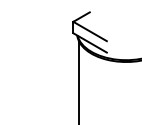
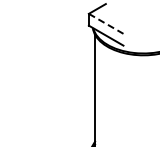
line: (90, 31) -> (106, 23), solid -> dashed

